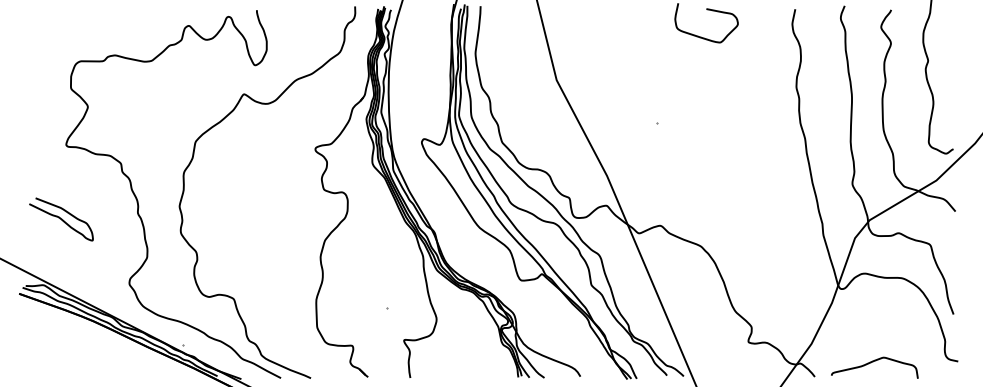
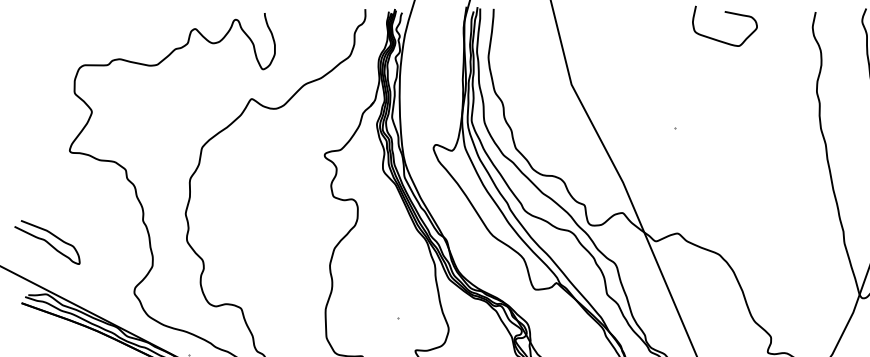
curve: (61, 219) -> (47, 242), moved

